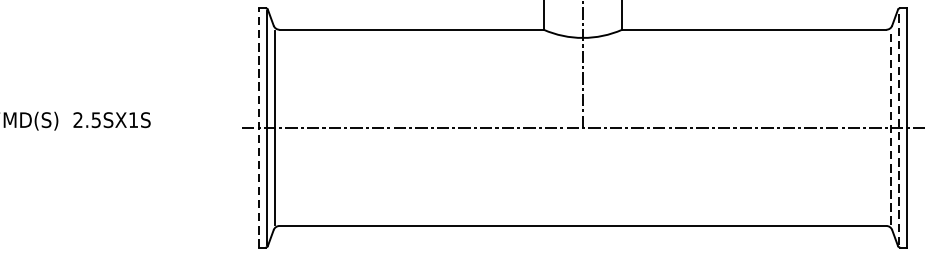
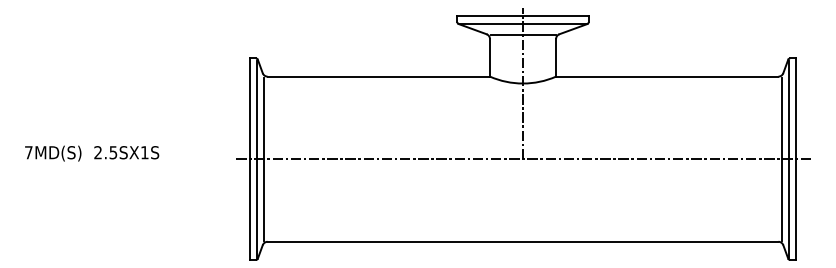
line: (257, 128) -> (249, 159), dashed -> solid
line: (891, 128) -> (782, 159), dashed -> solid
line: (898, 128) -> (788, 159), dashed -> solid

